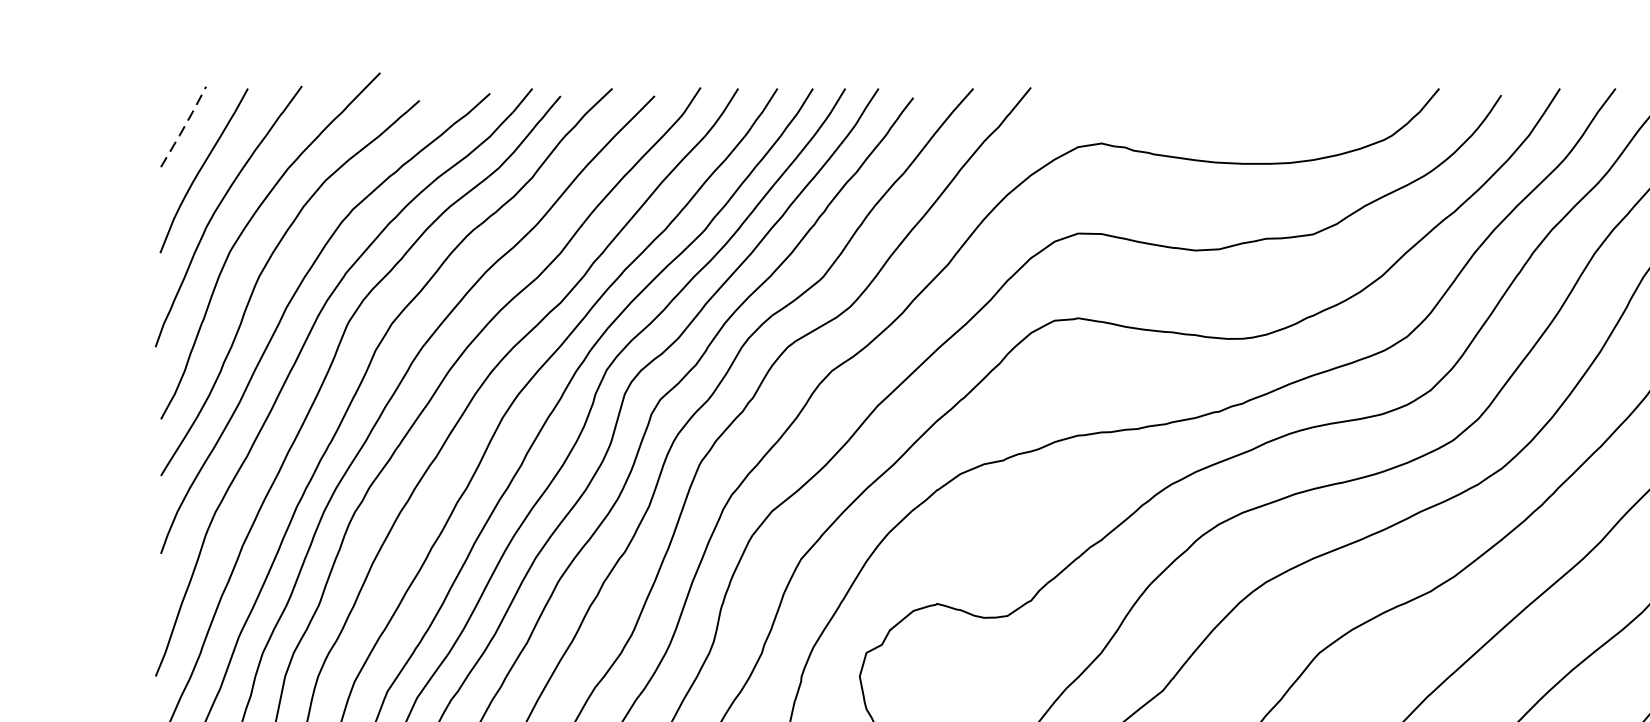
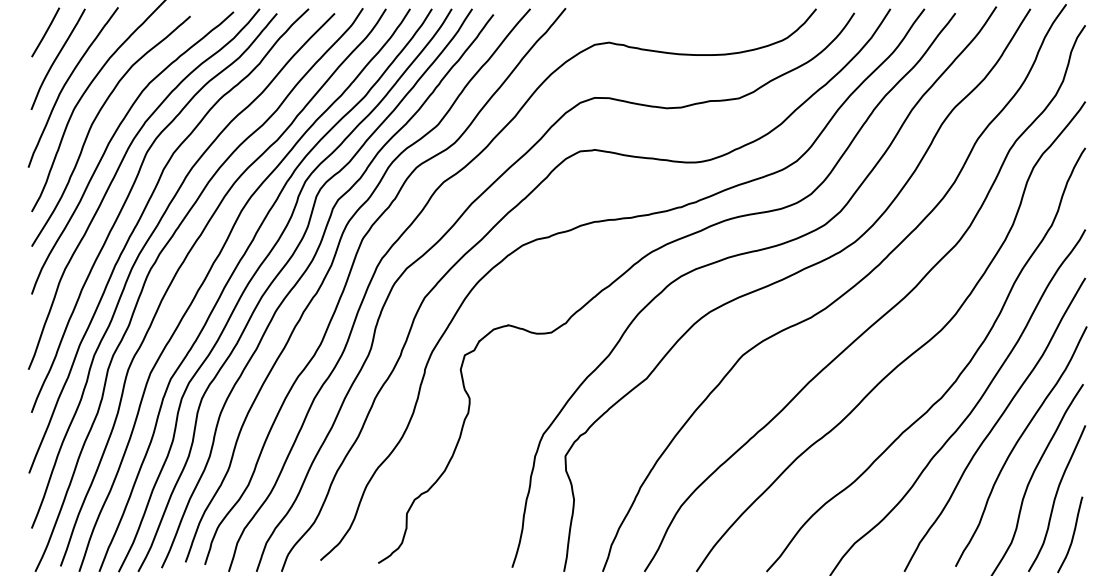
line: (184, 127) -> (46, 32), dashed -> solid

